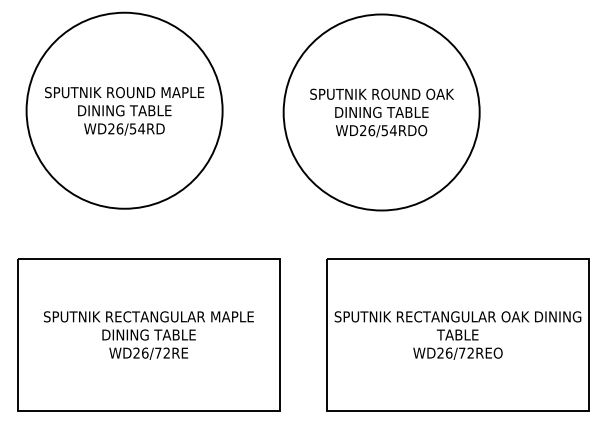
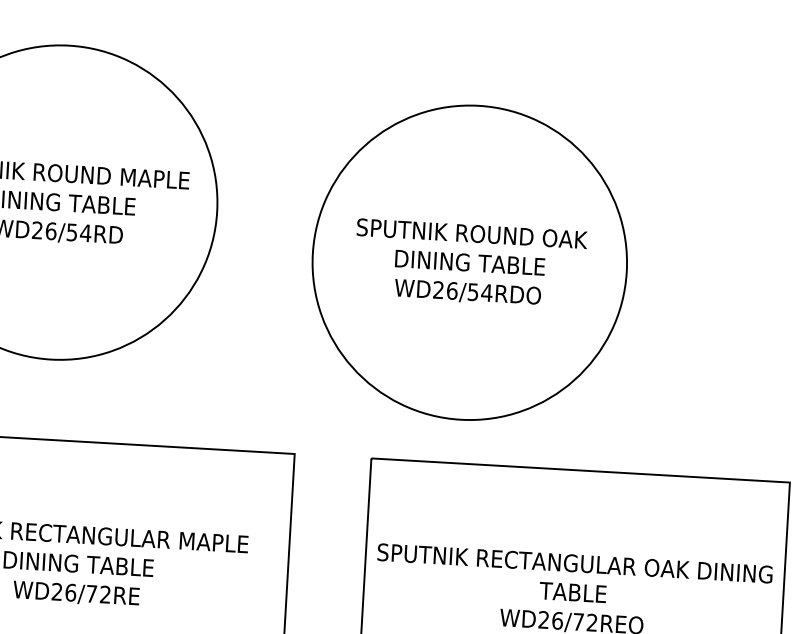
part: (381, 112) -> (469, 262), moved

